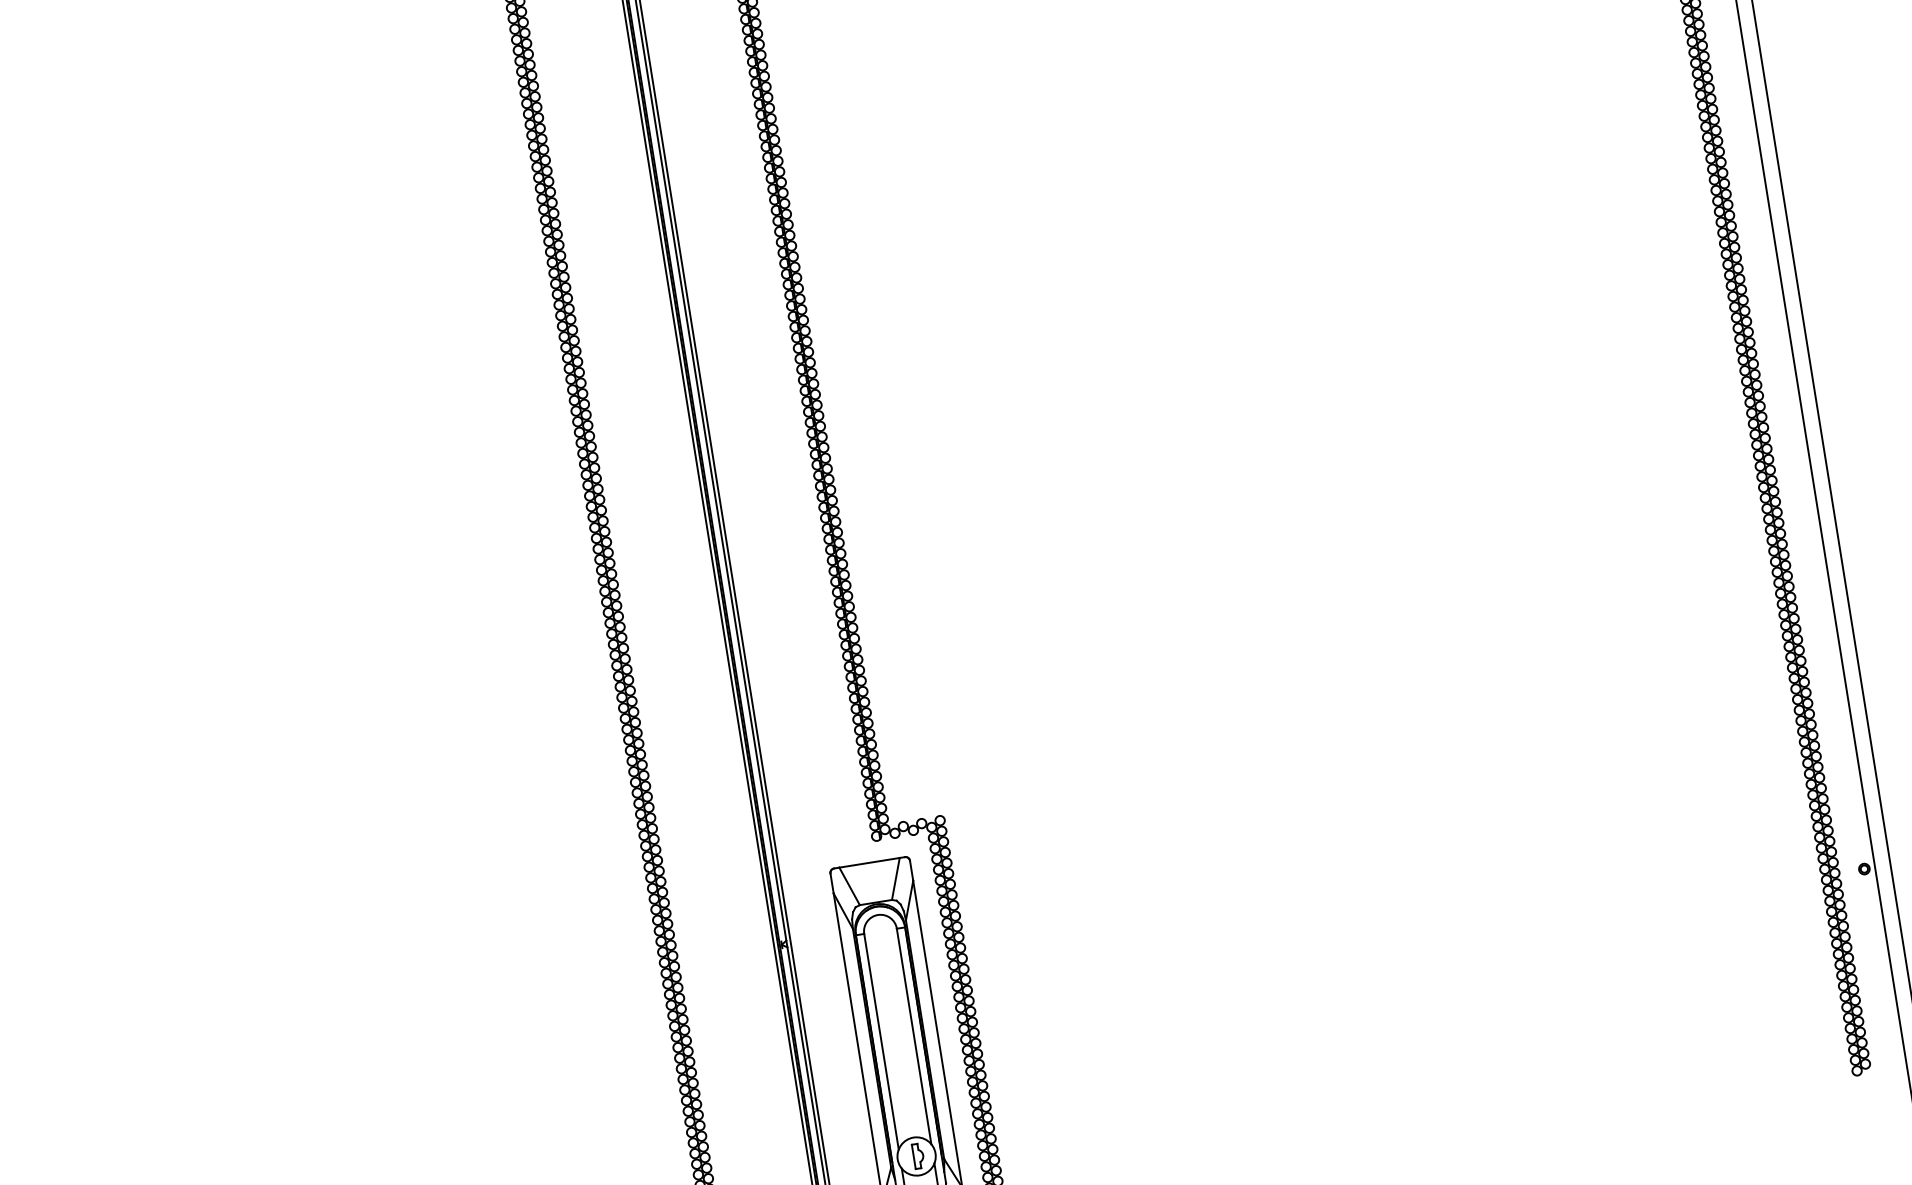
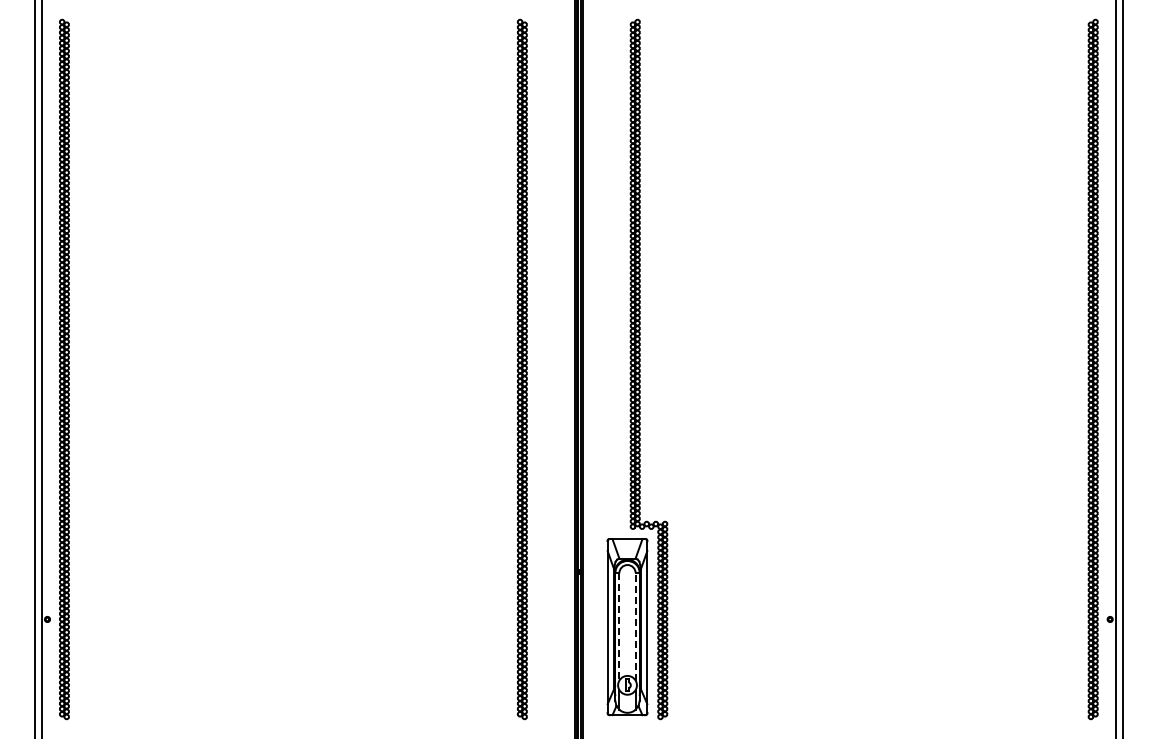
line: (913, 1035) -> (635, 626), solid -> dashed
line: (881, 1040) -> (619, 626), solid -> dashed

